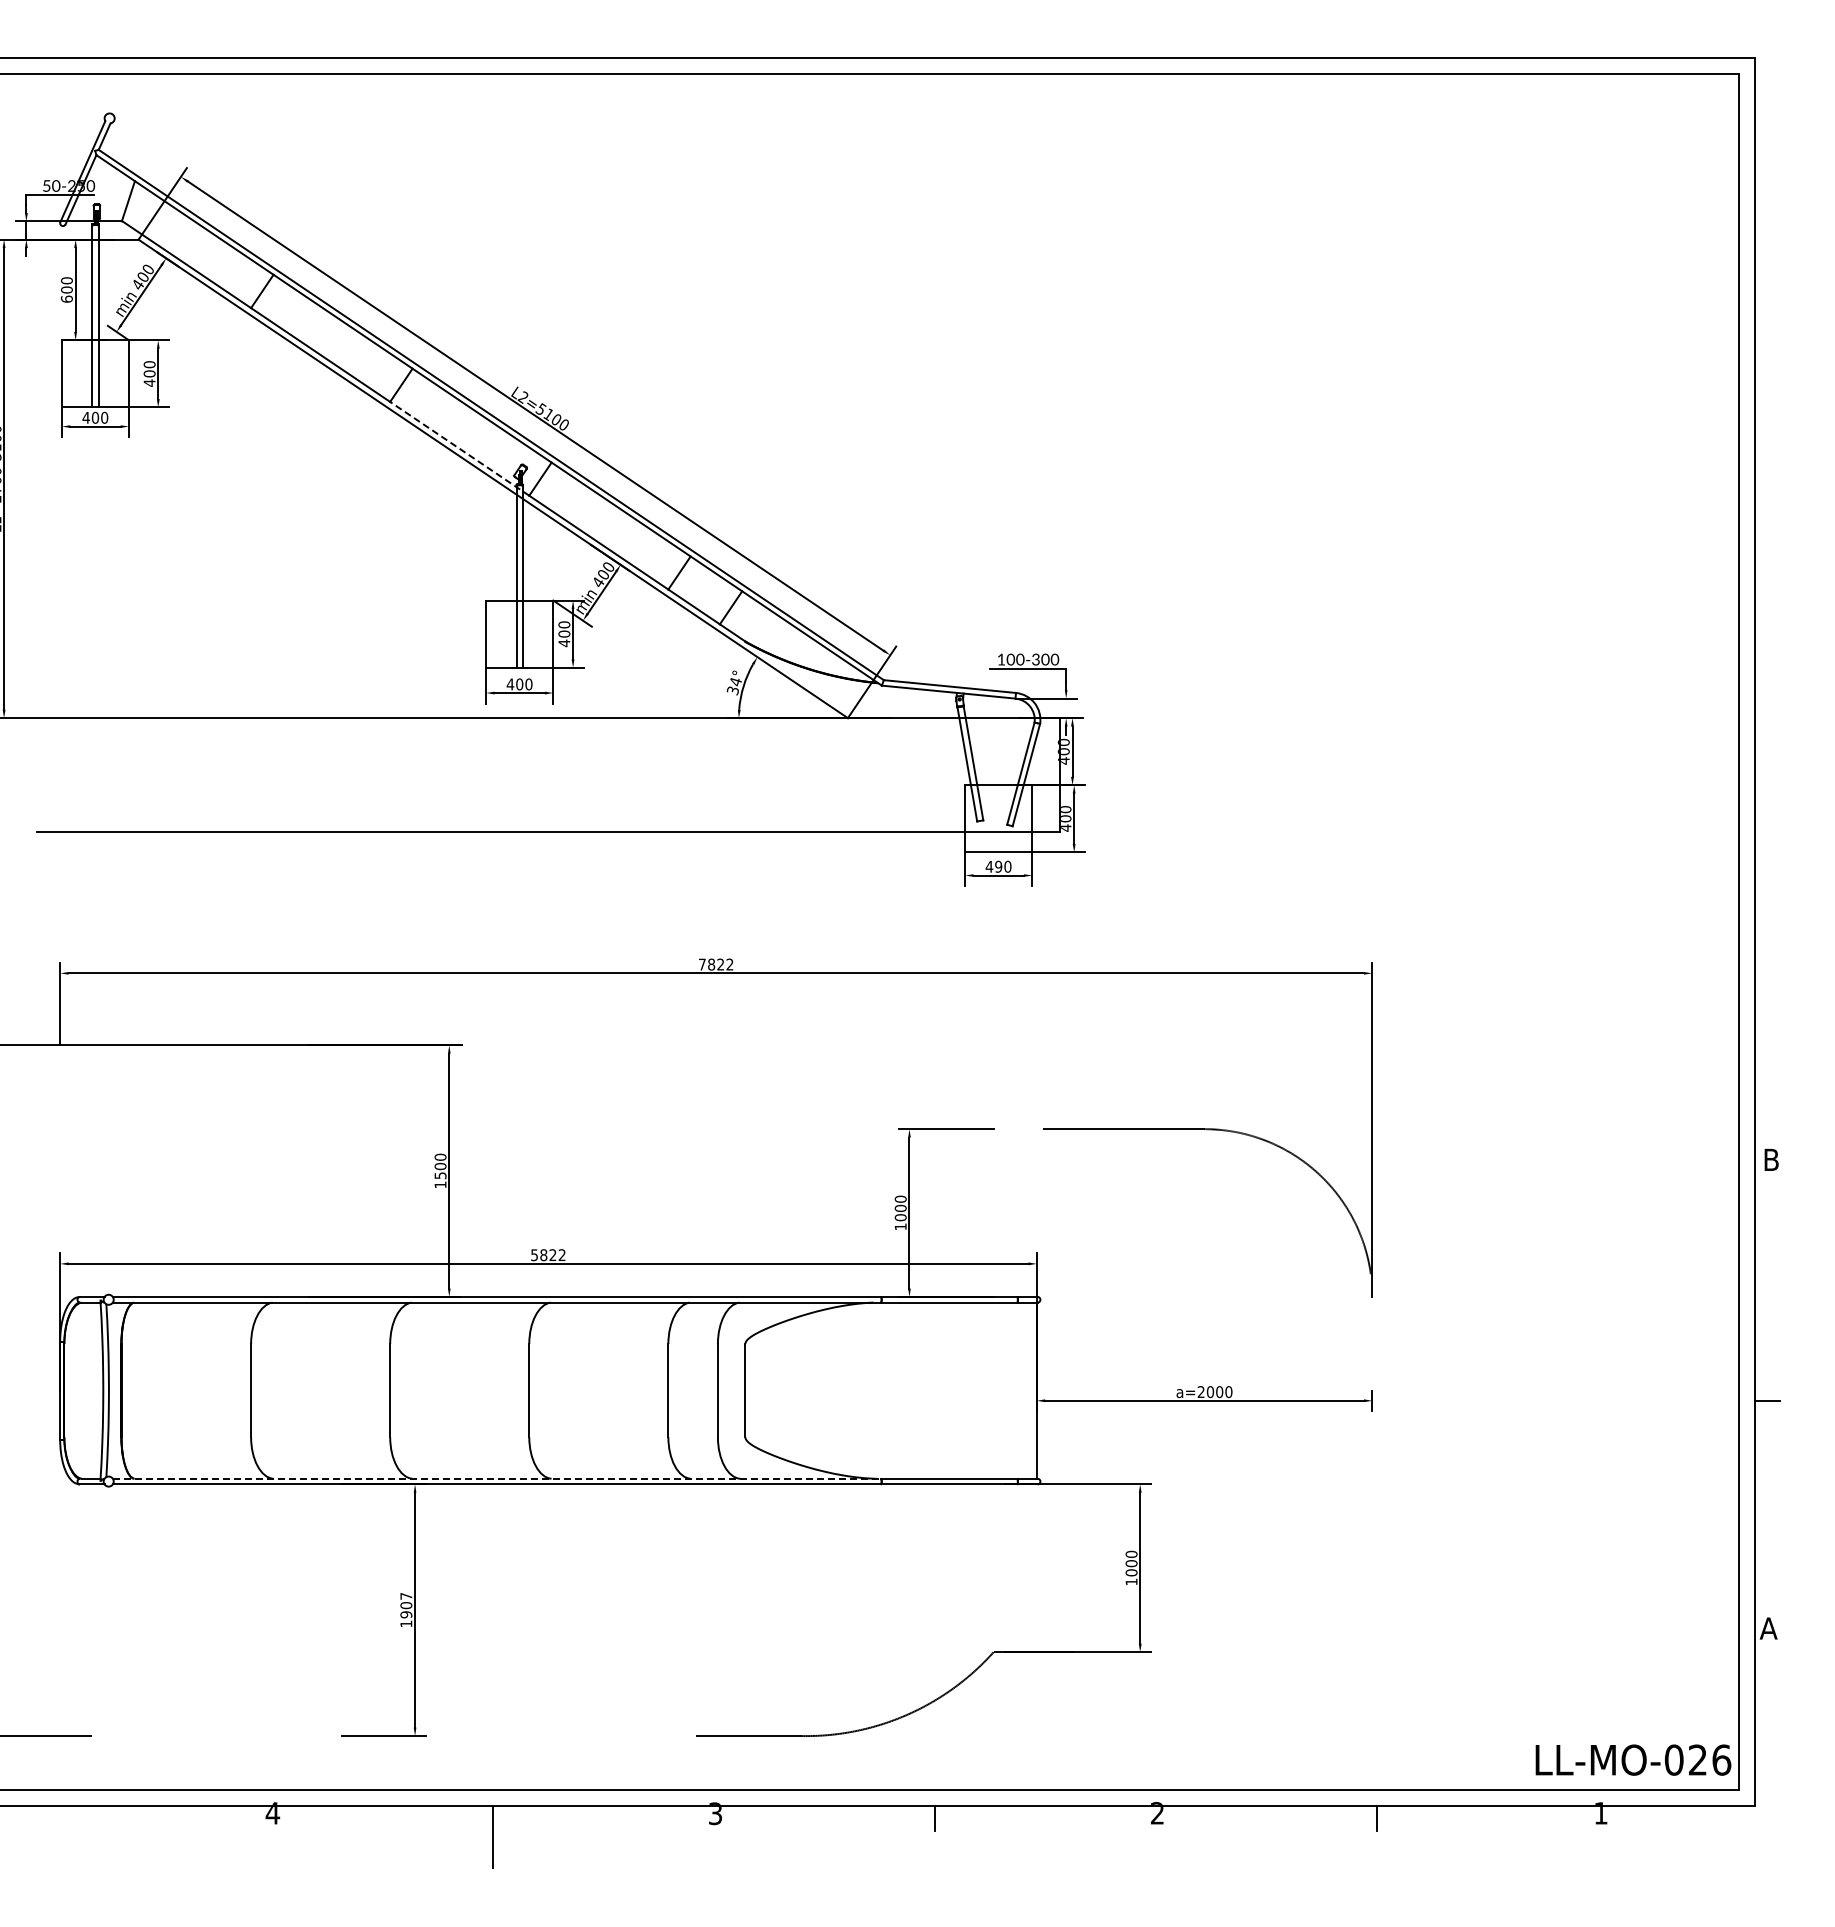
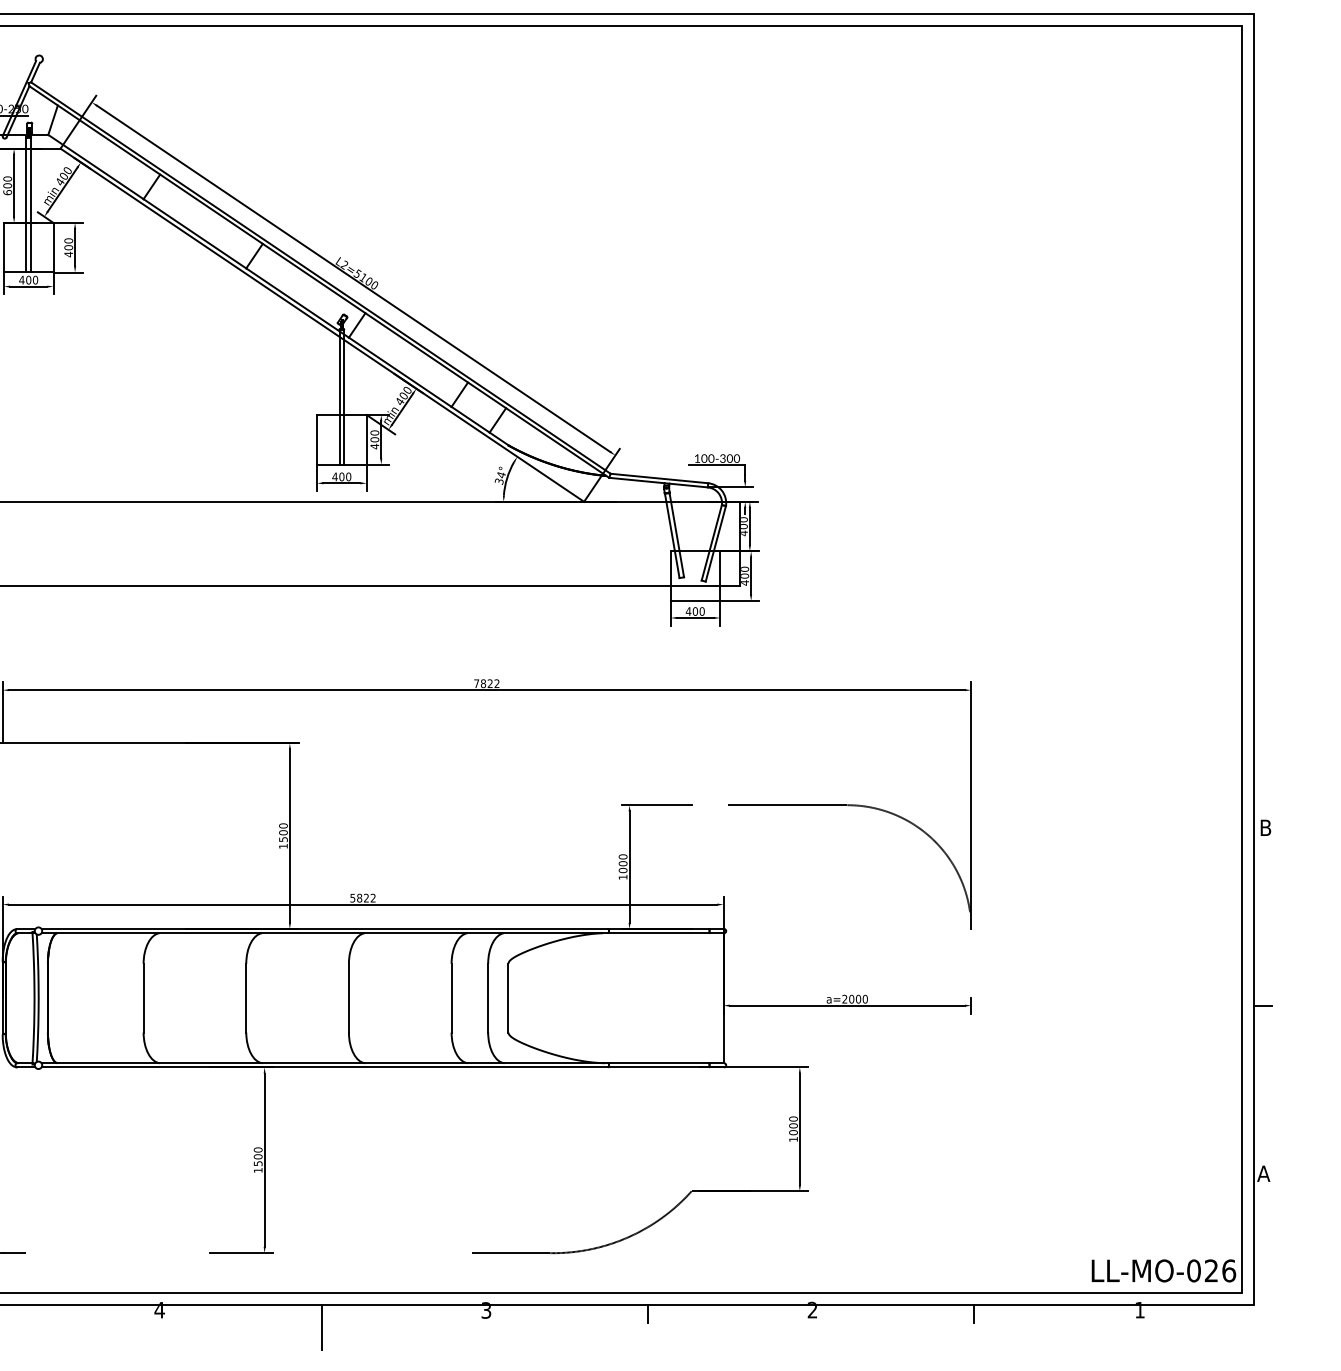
line: (459, 448) -> (297, 302), dashed -> solid
text: (998, 866) -> (695, 611), 490 -> 400
line: (496, 1478) -> (324, 1063), dashed -> solid
text: (406, 1605) -> (258, 1156), 1907 -> 1500

